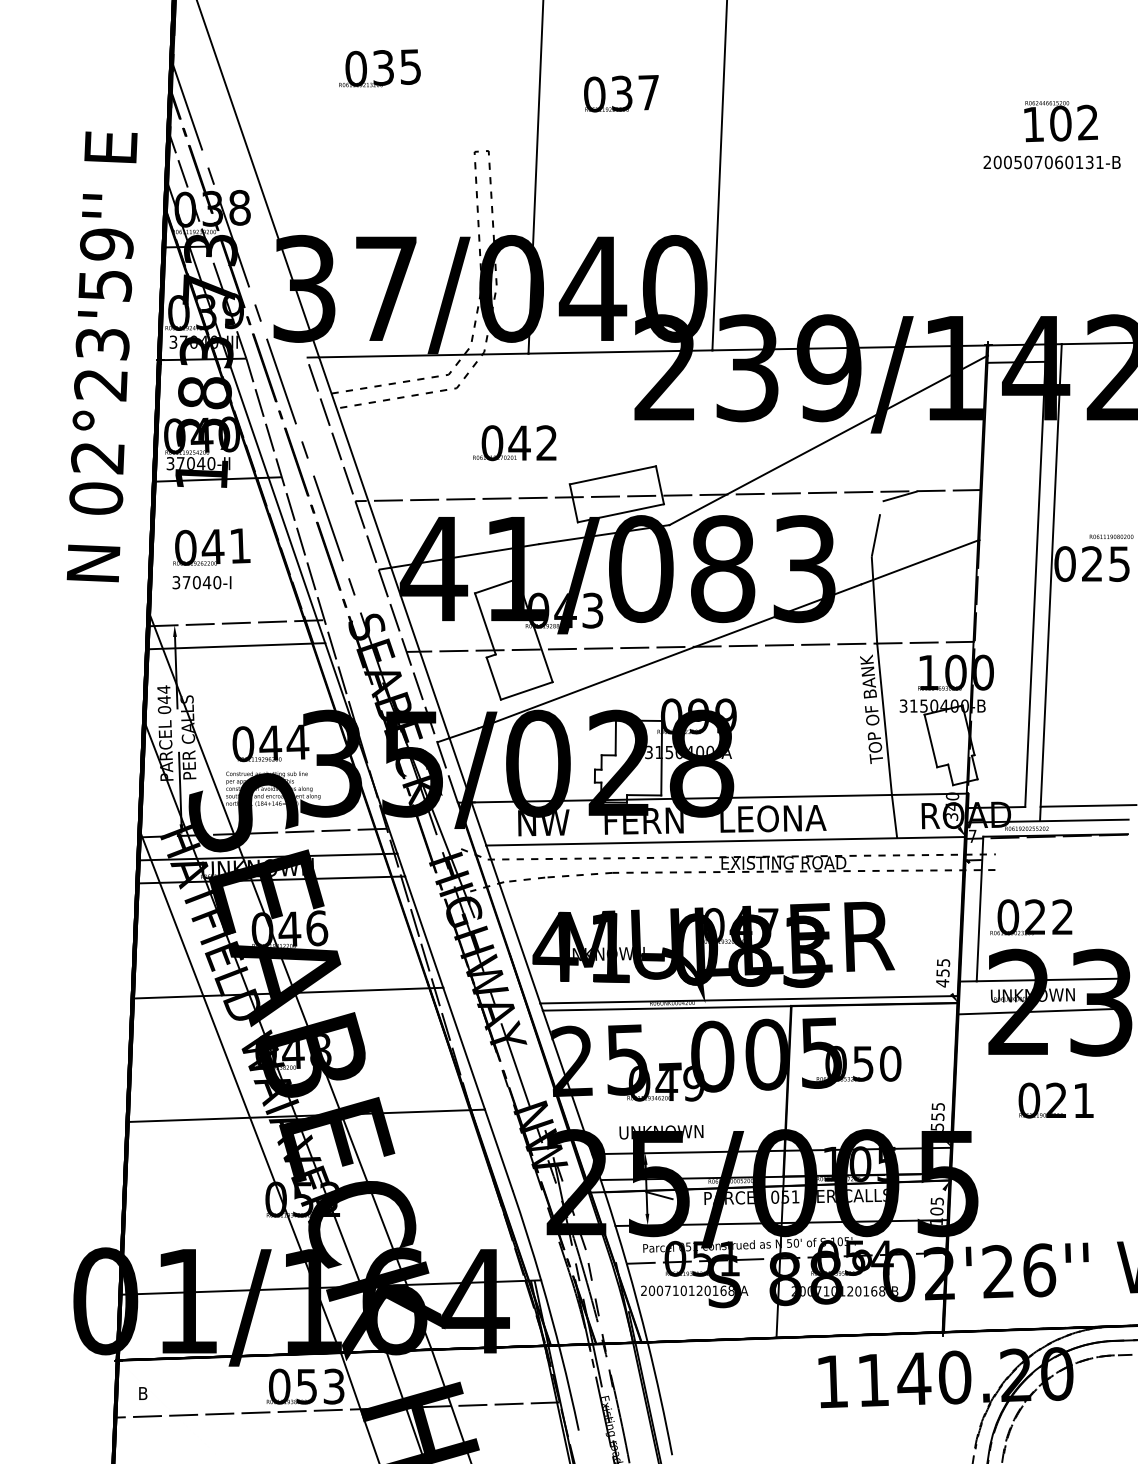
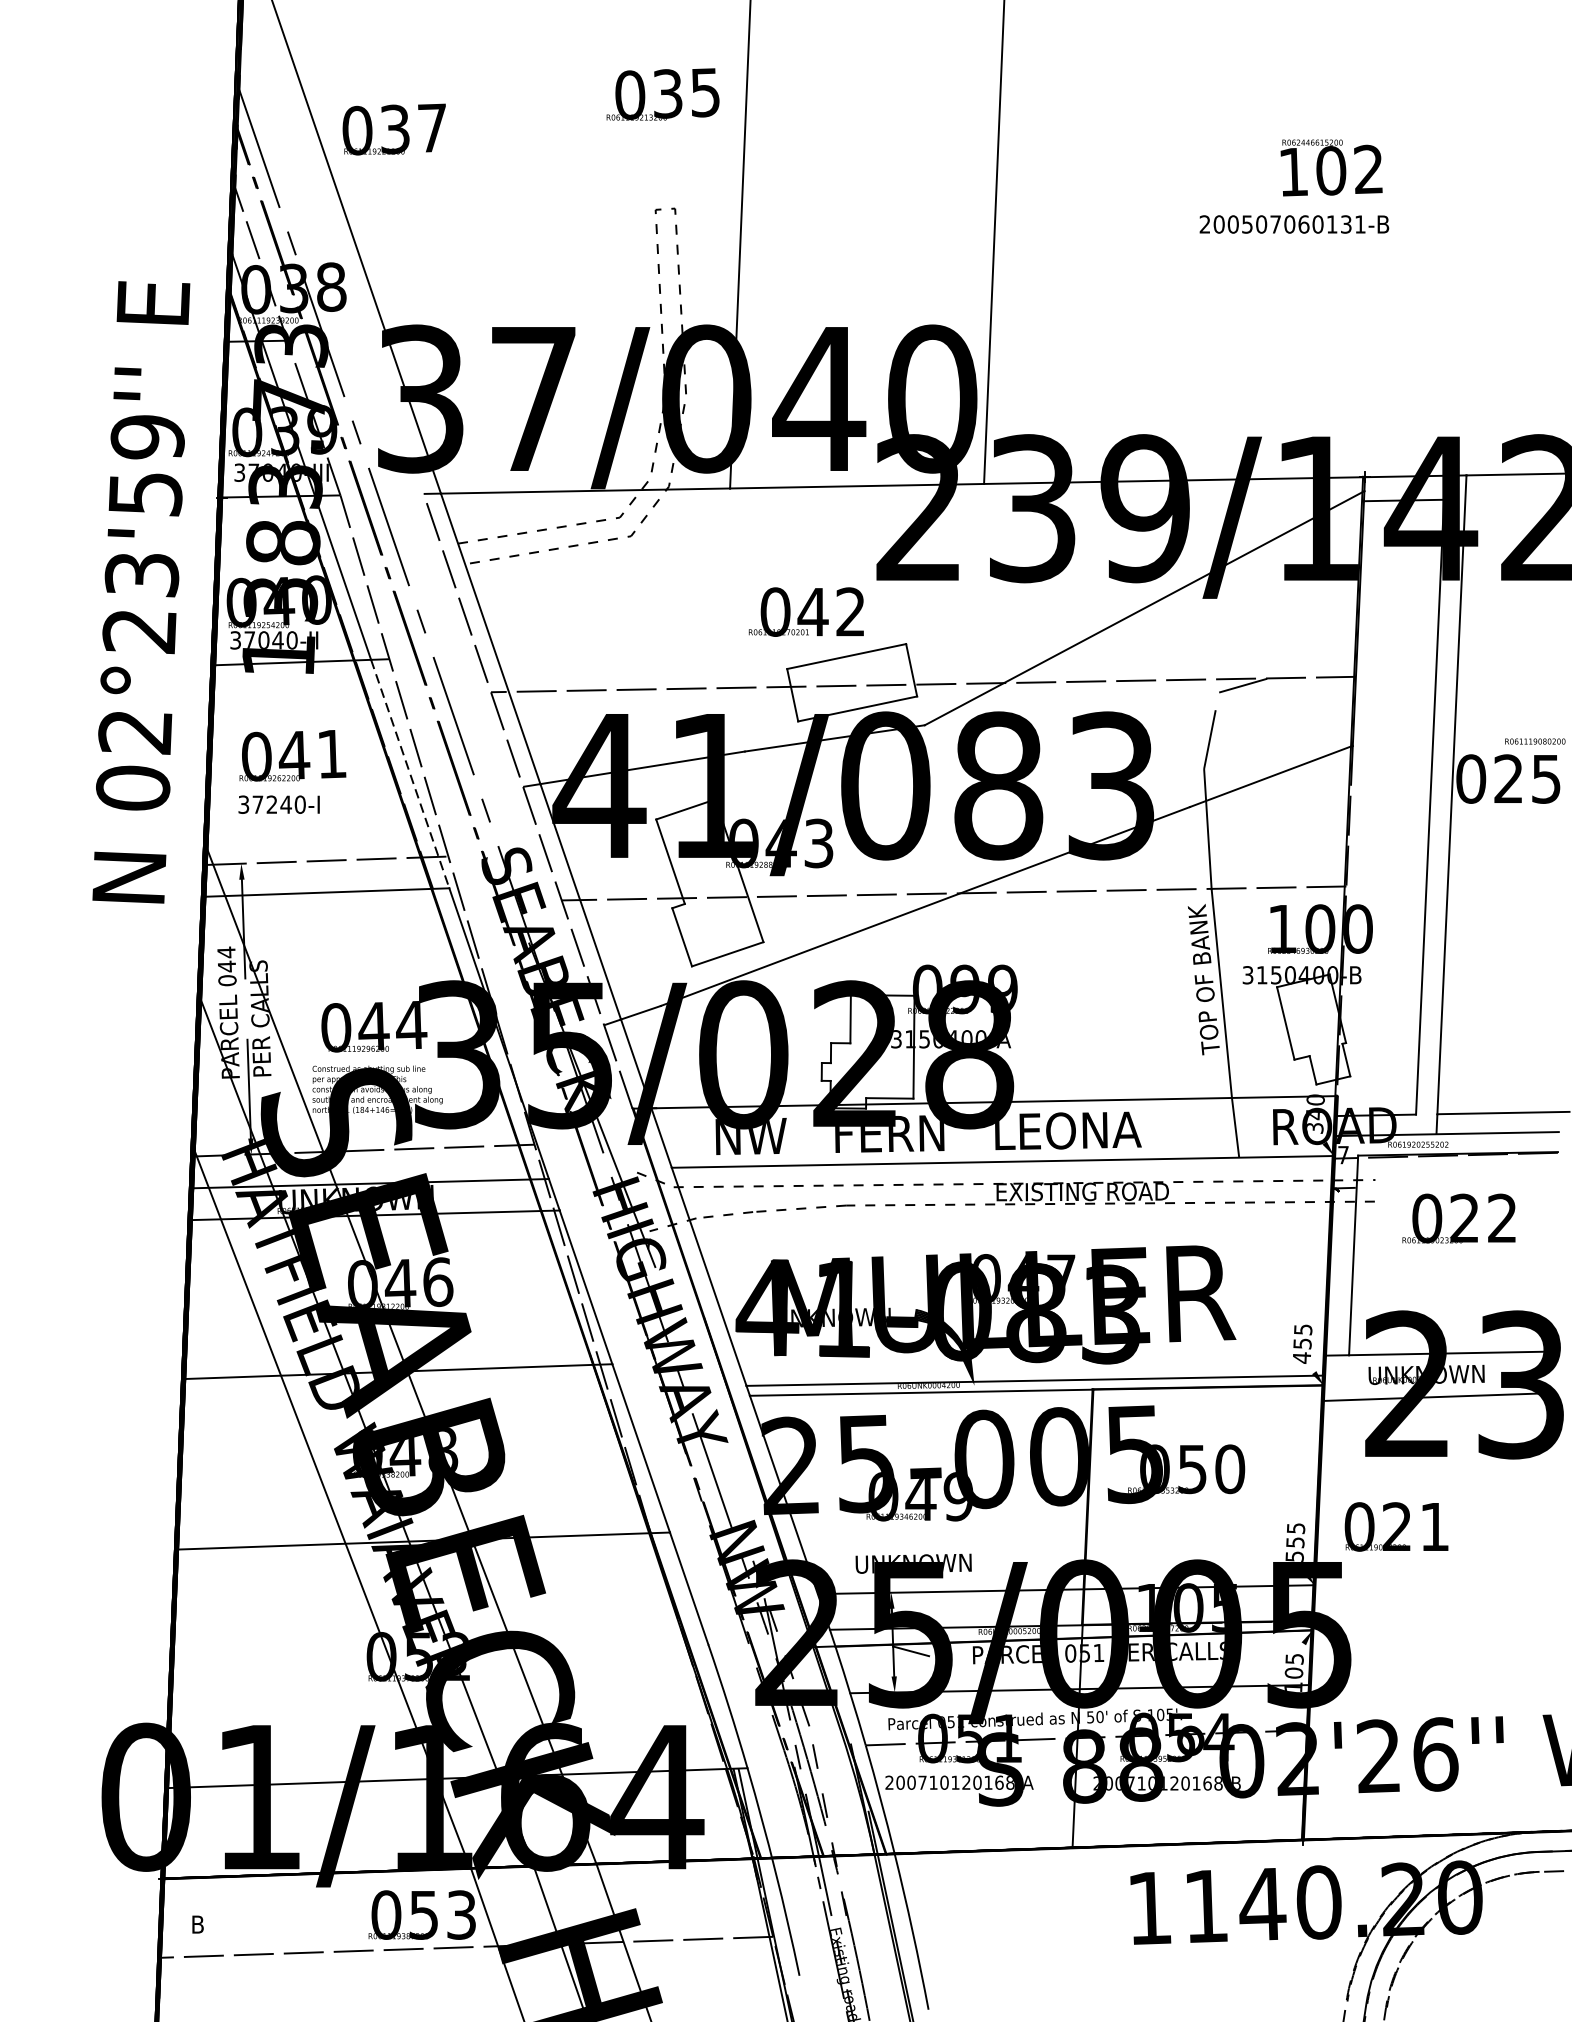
text: (379, 68) -> (662, 94), moved
text: (621, 93) -> (394, 129), moved
text: (1060, 121) -> (1330, 167), moved
text: (1051, 162) -> (1293, 224), moved
text: (101, 356) -> (140, 591), moved
text: (514, 443) -> (806, 612), moved
line: (297, 560) -> (411, 774), solid -> dashed
text: (196, 582) -> (271, 804), 37040-I -> 37240-I
text: (1031, 917) -> (1459, 1218), moved
text: (1055, 1100) -> (1395, 1526), moved

